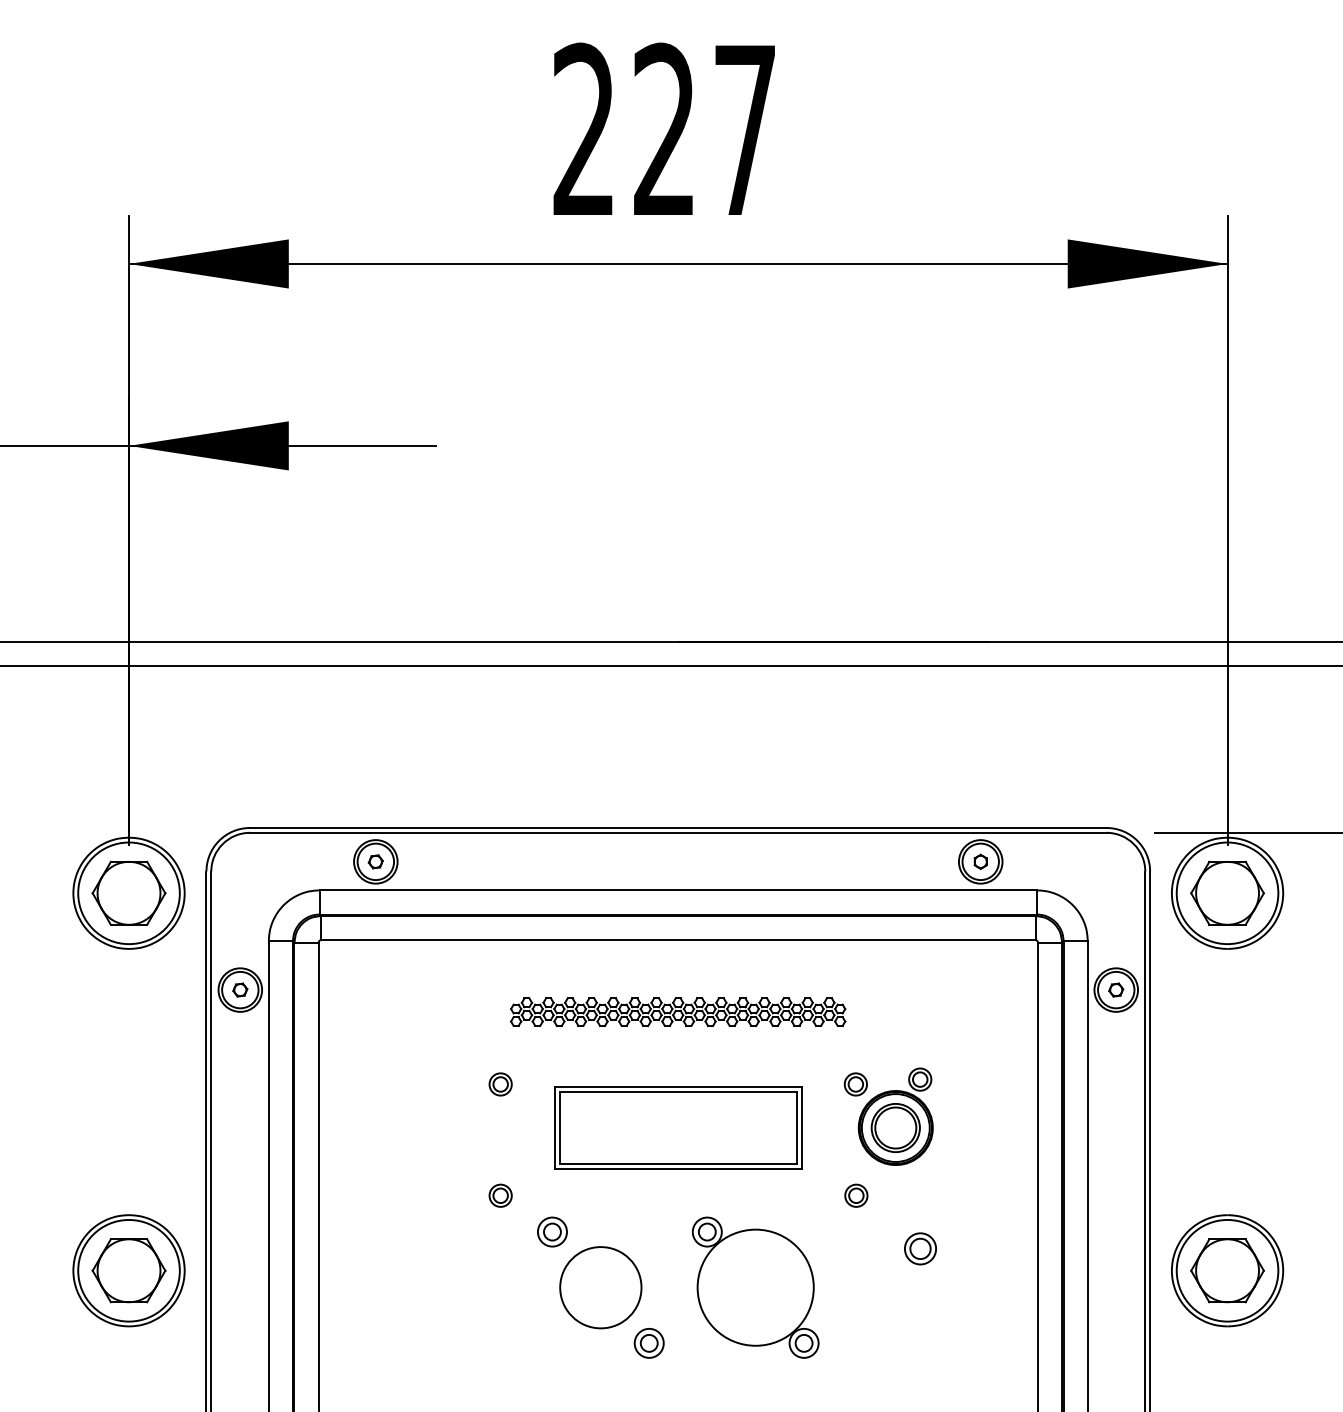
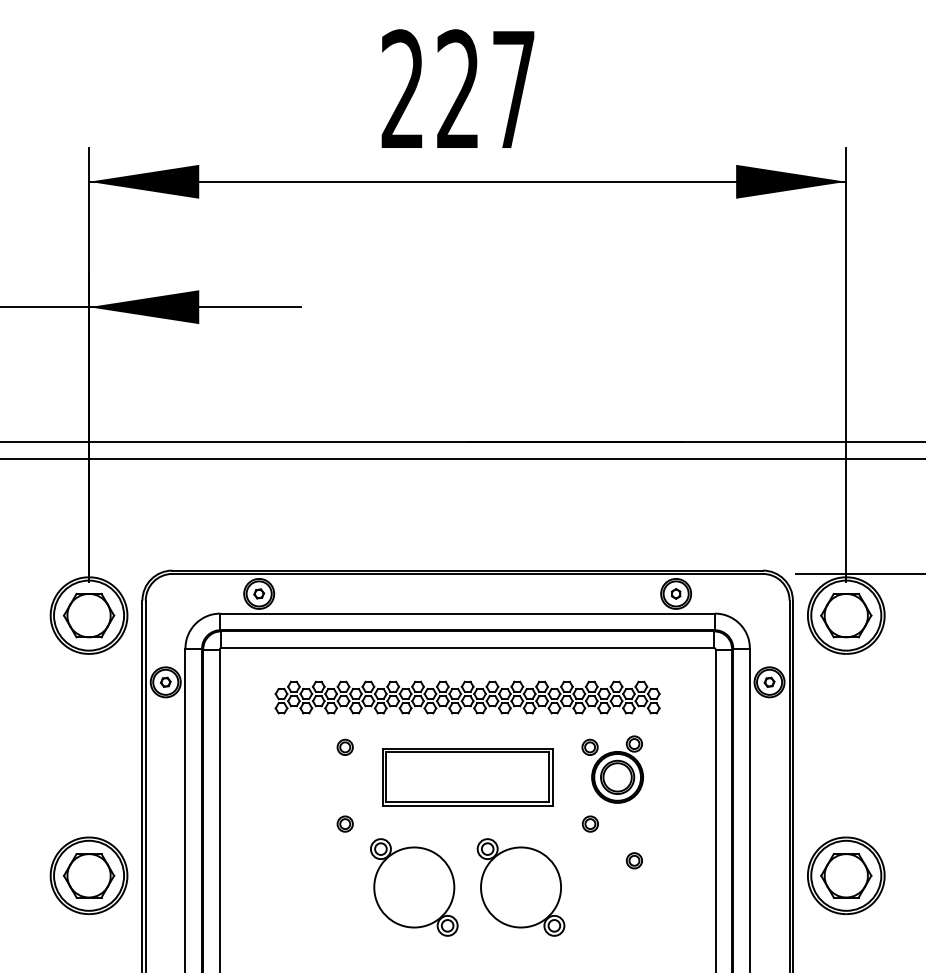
part: (678, 1012) -> (467, 697), size x1.67
part: (918, 1248) -> (633, 860), size x0.71
circle: (601, 1287) -> (414, 887), size x1.43

